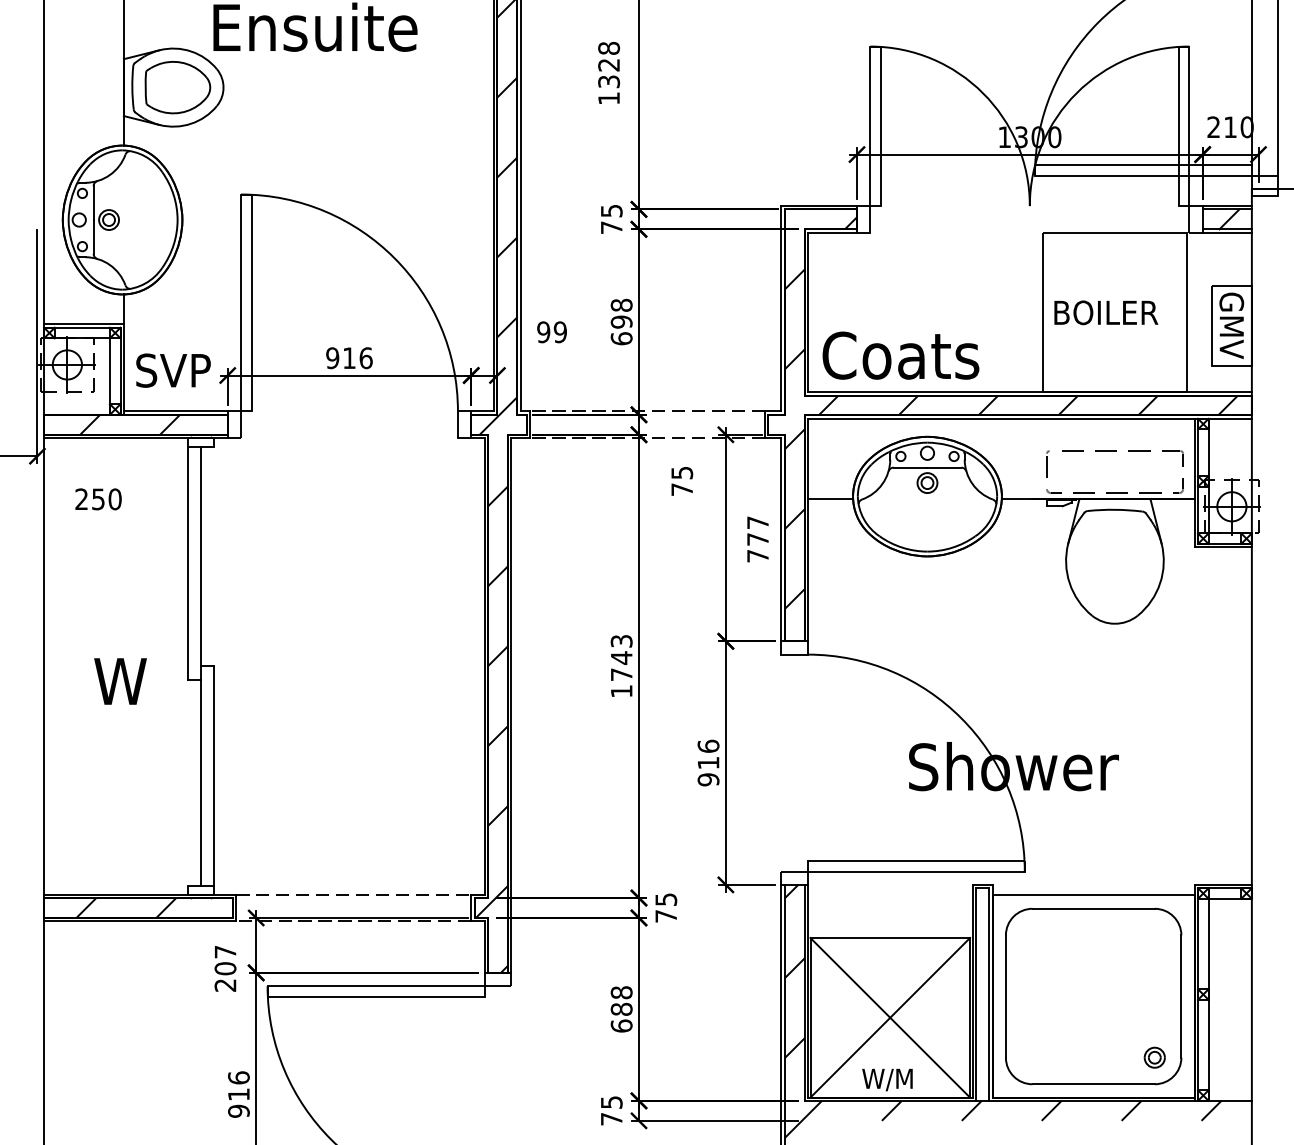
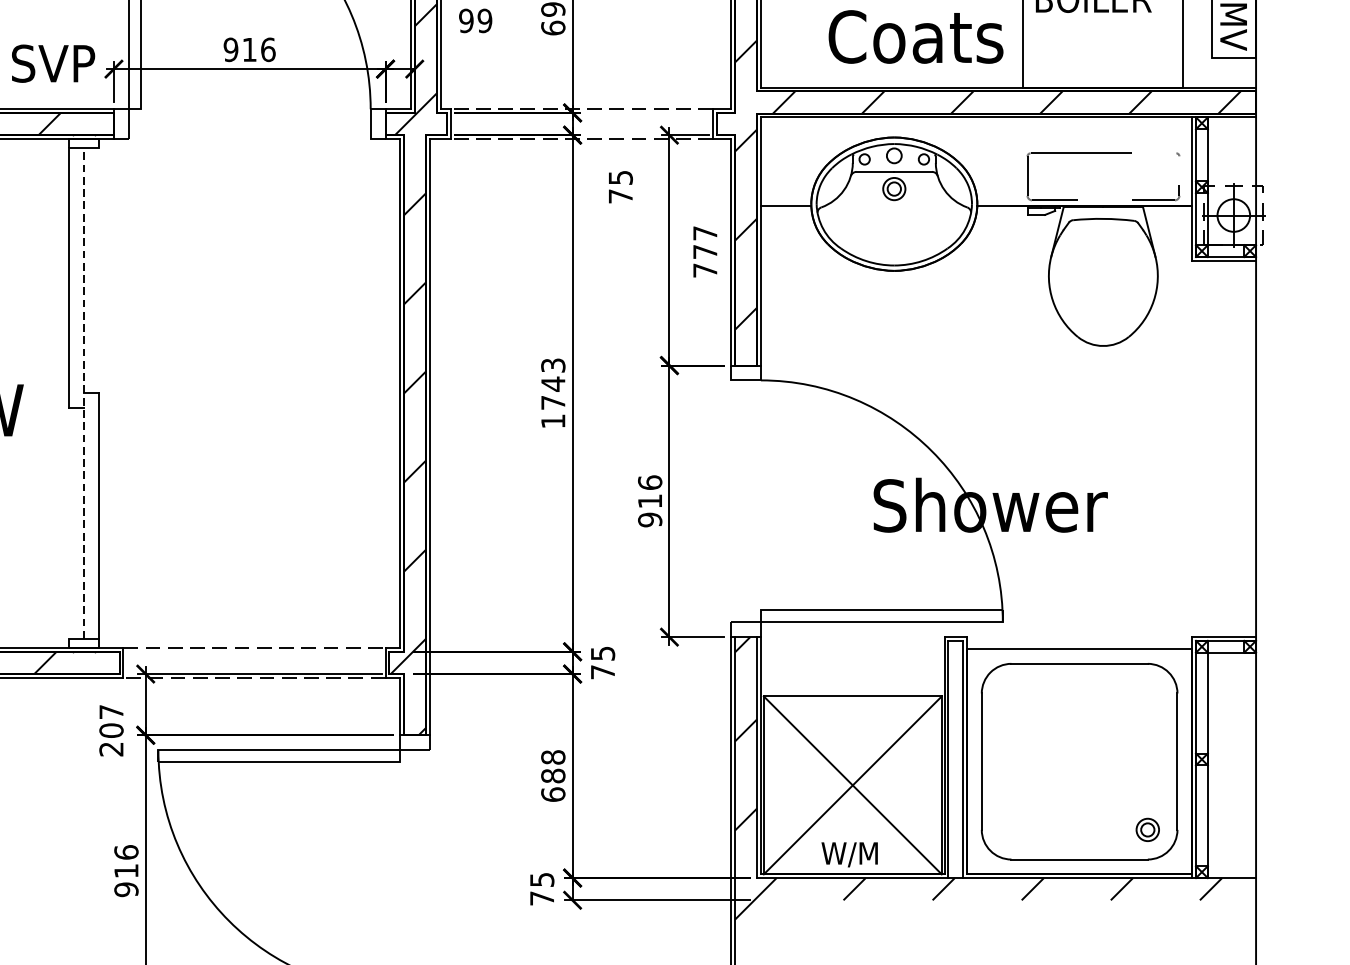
text: (900, 355) -> (915, 36), moved
line: (201, 666) -> (84, 393), solid -> dashed

